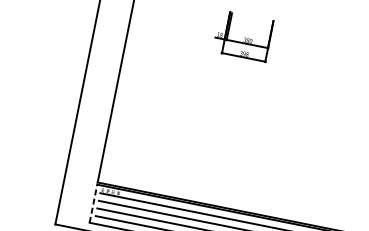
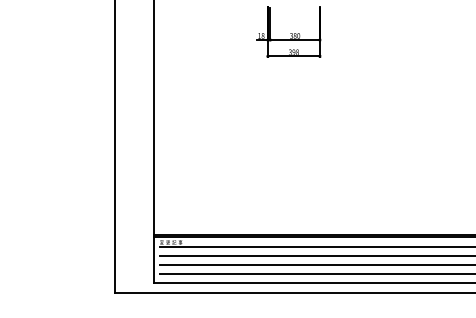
line: (93, 203) -> (154, 260), dashed -> solid

